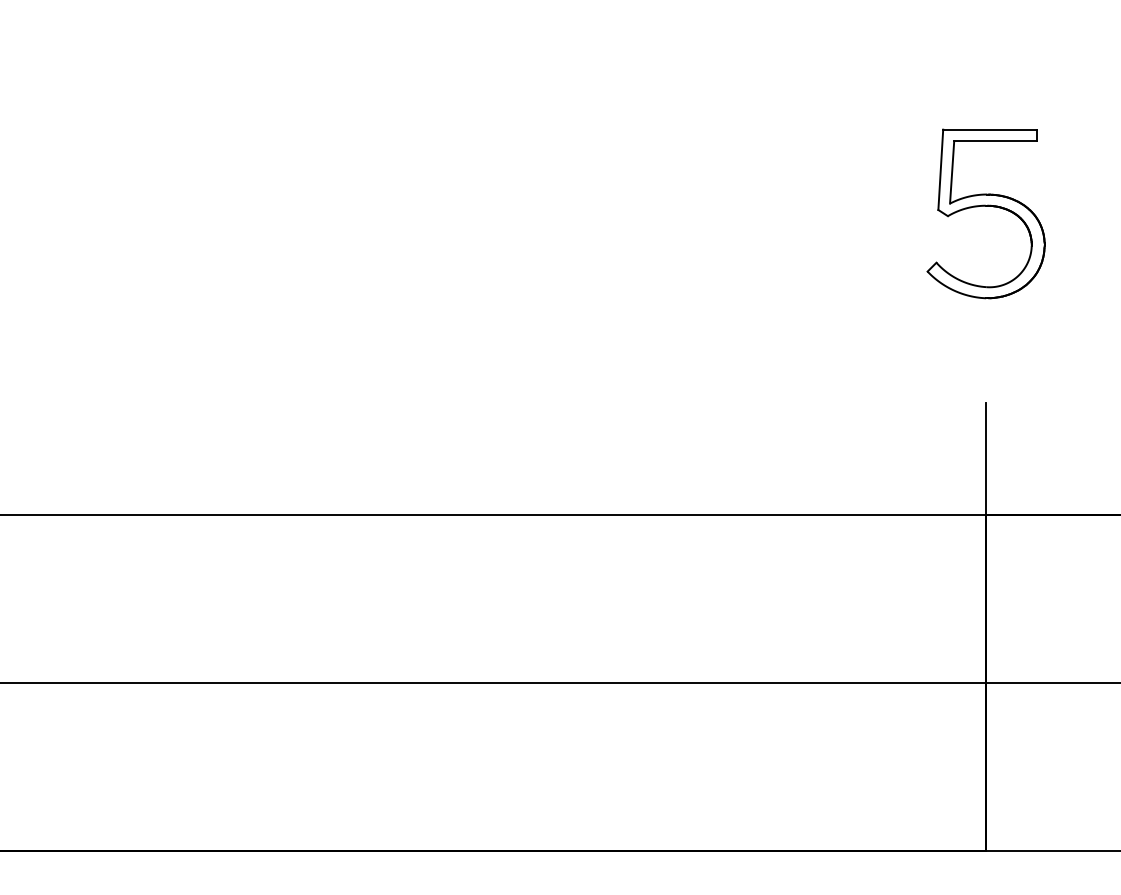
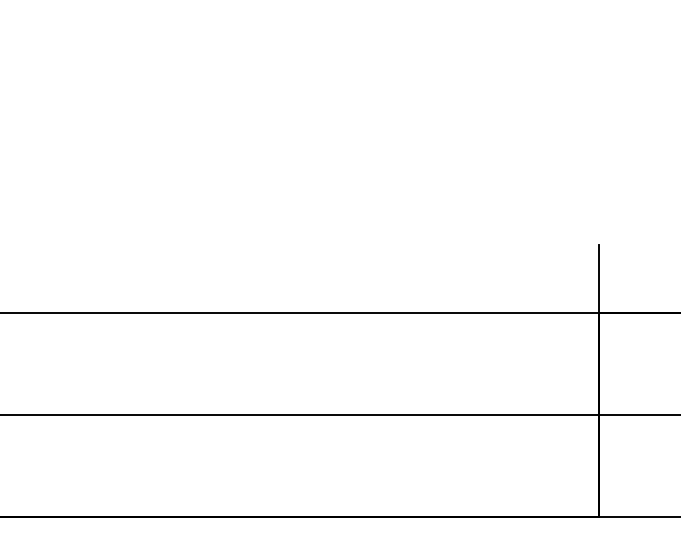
part: (985, 214) -> (598, 130), removed

